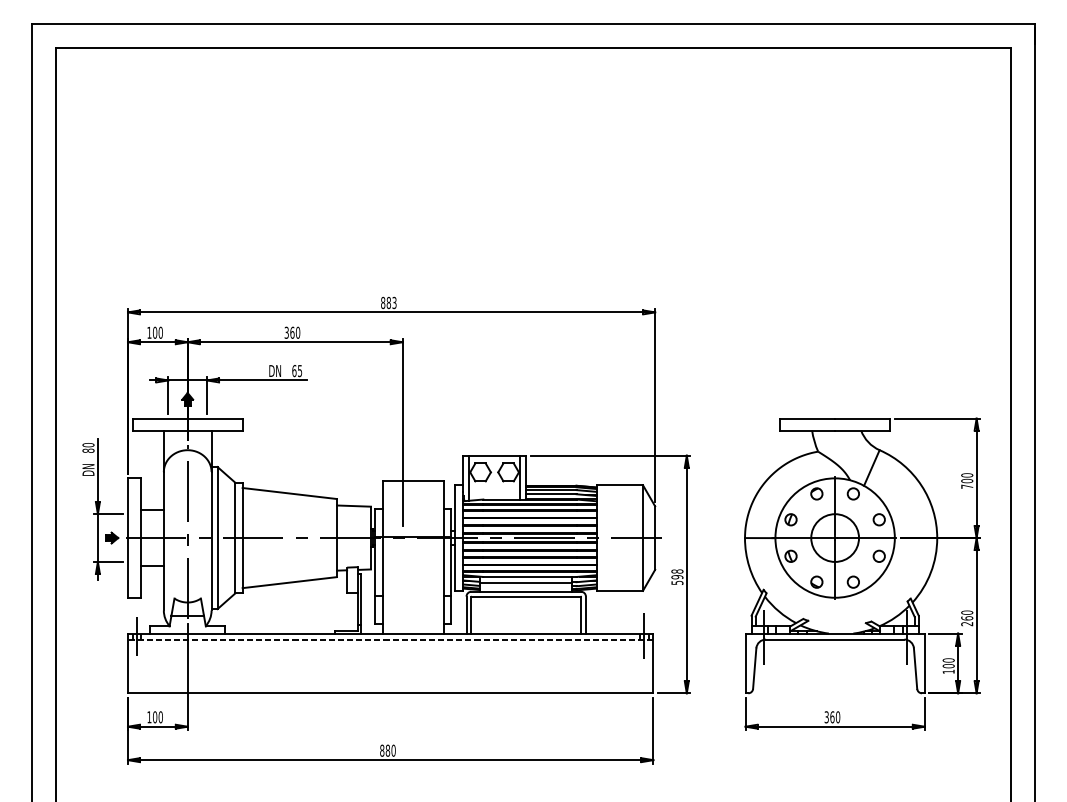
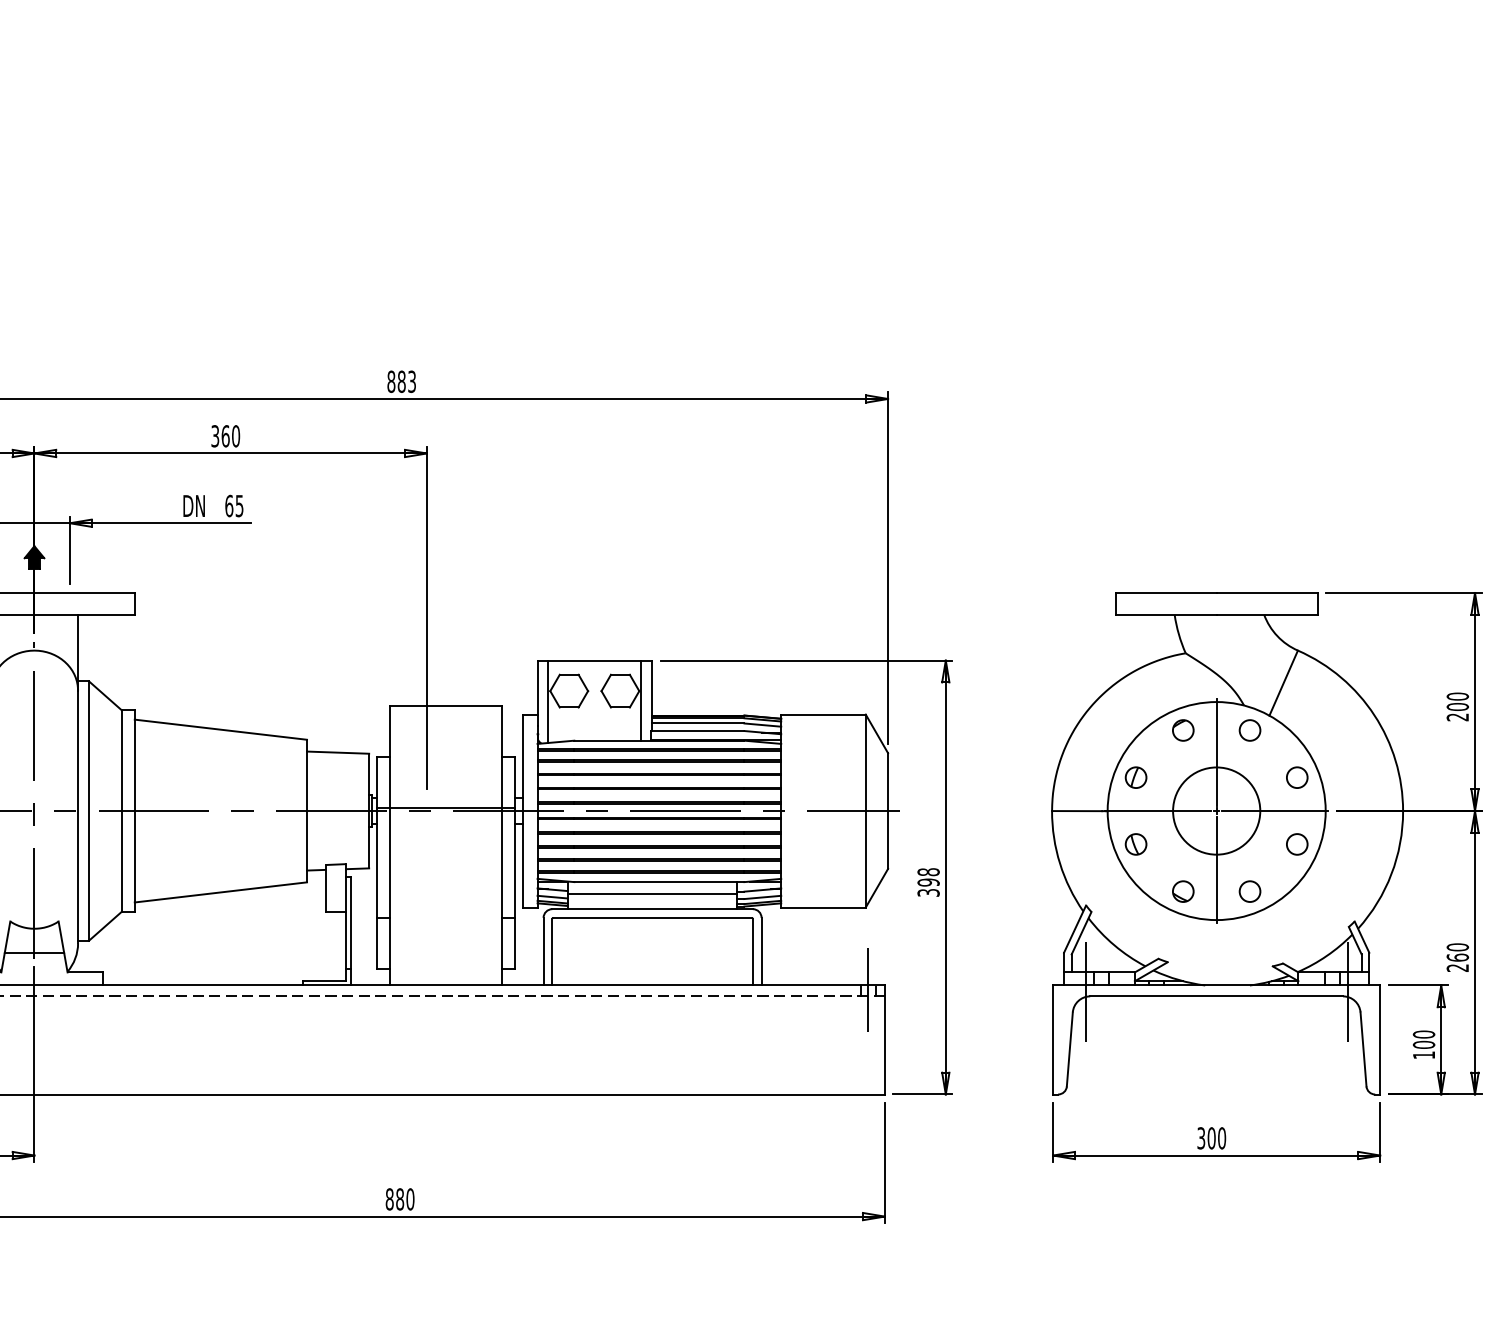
text: (967, 486) -> (1458, 716), 700 -> 200
text: (676, 582) -> (926, 892), 598 -> 398
text: (832, 716) -> (1211, 1136), 360 -> 300

